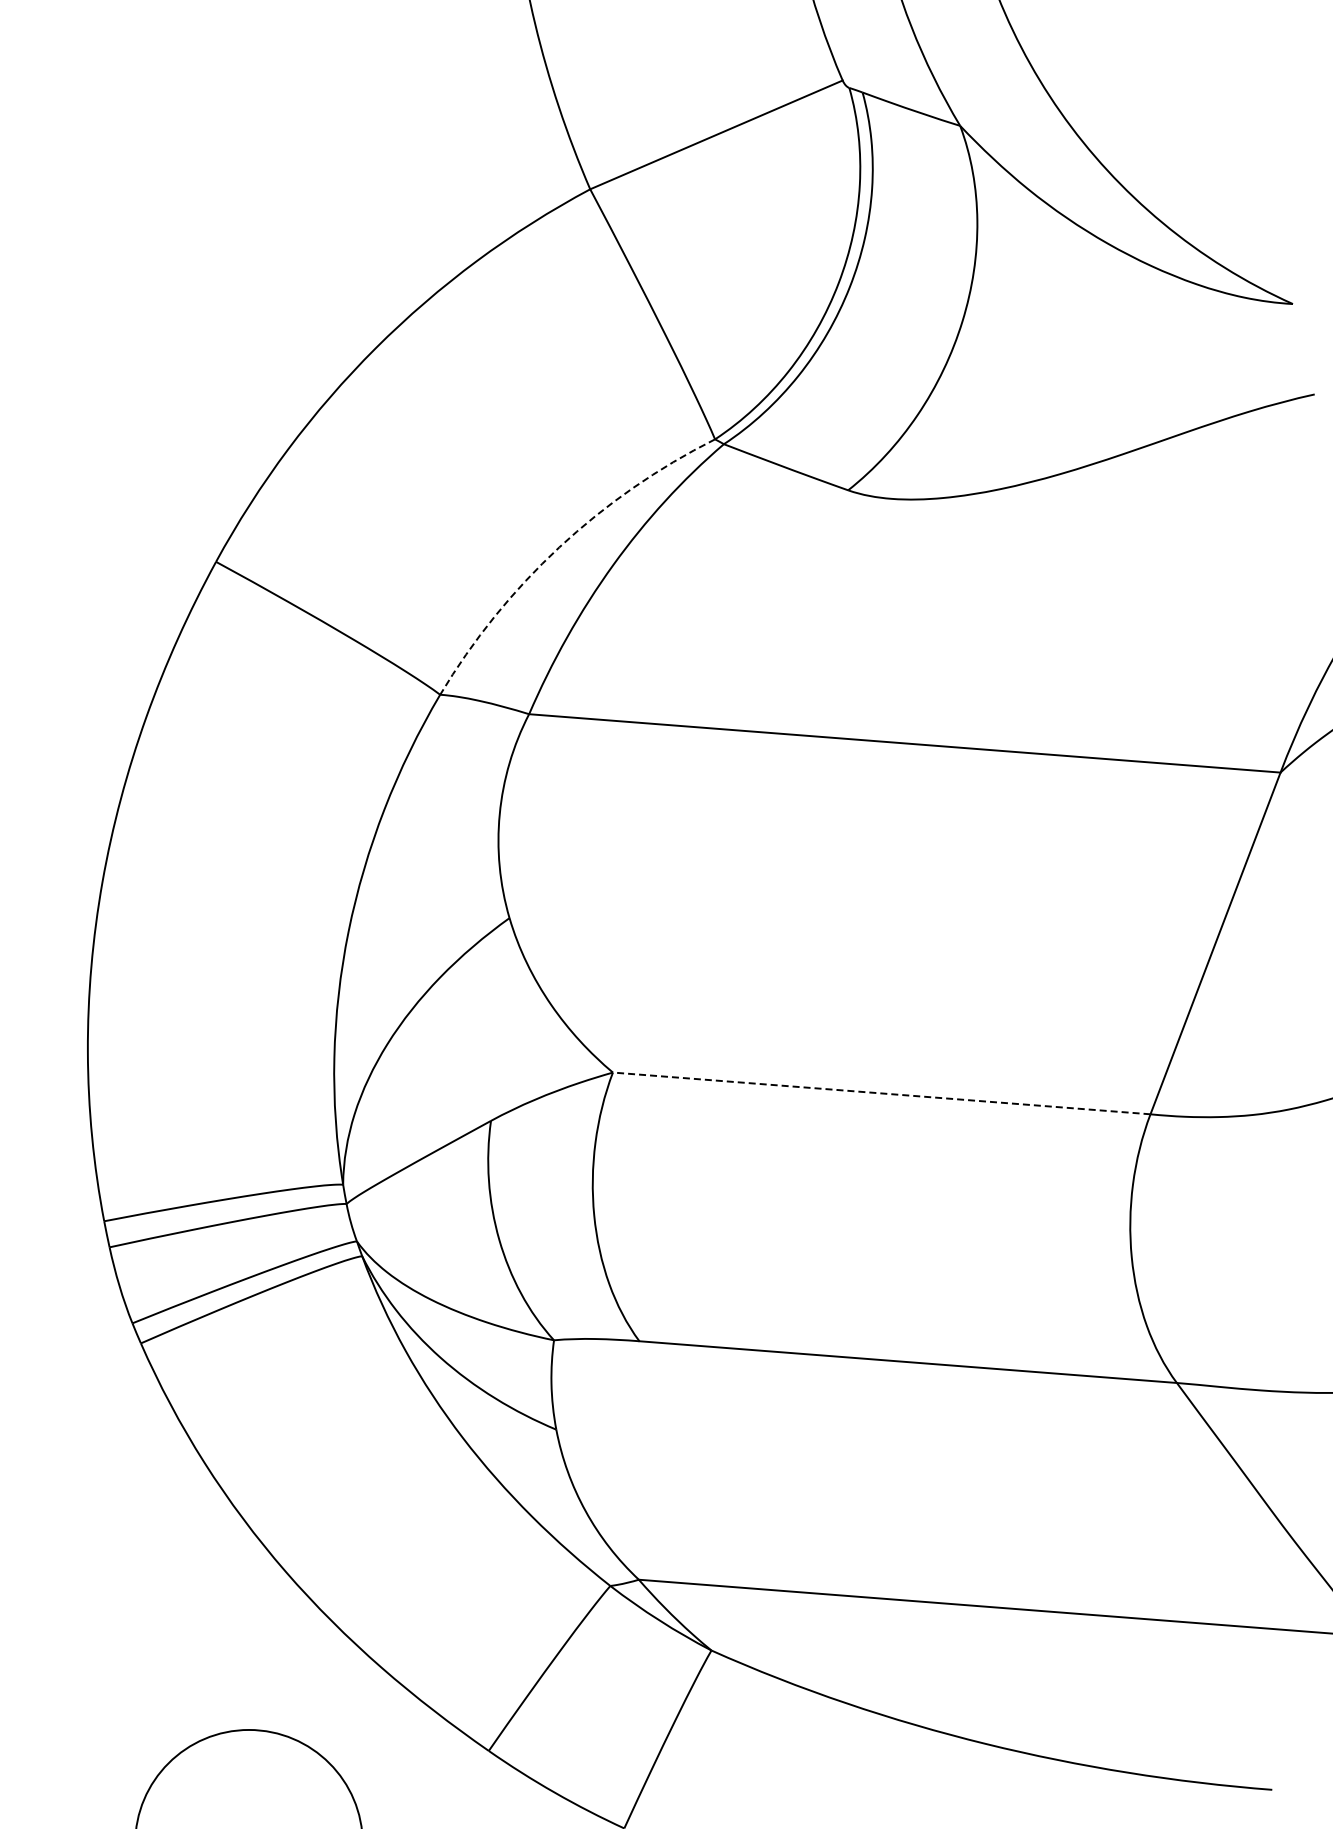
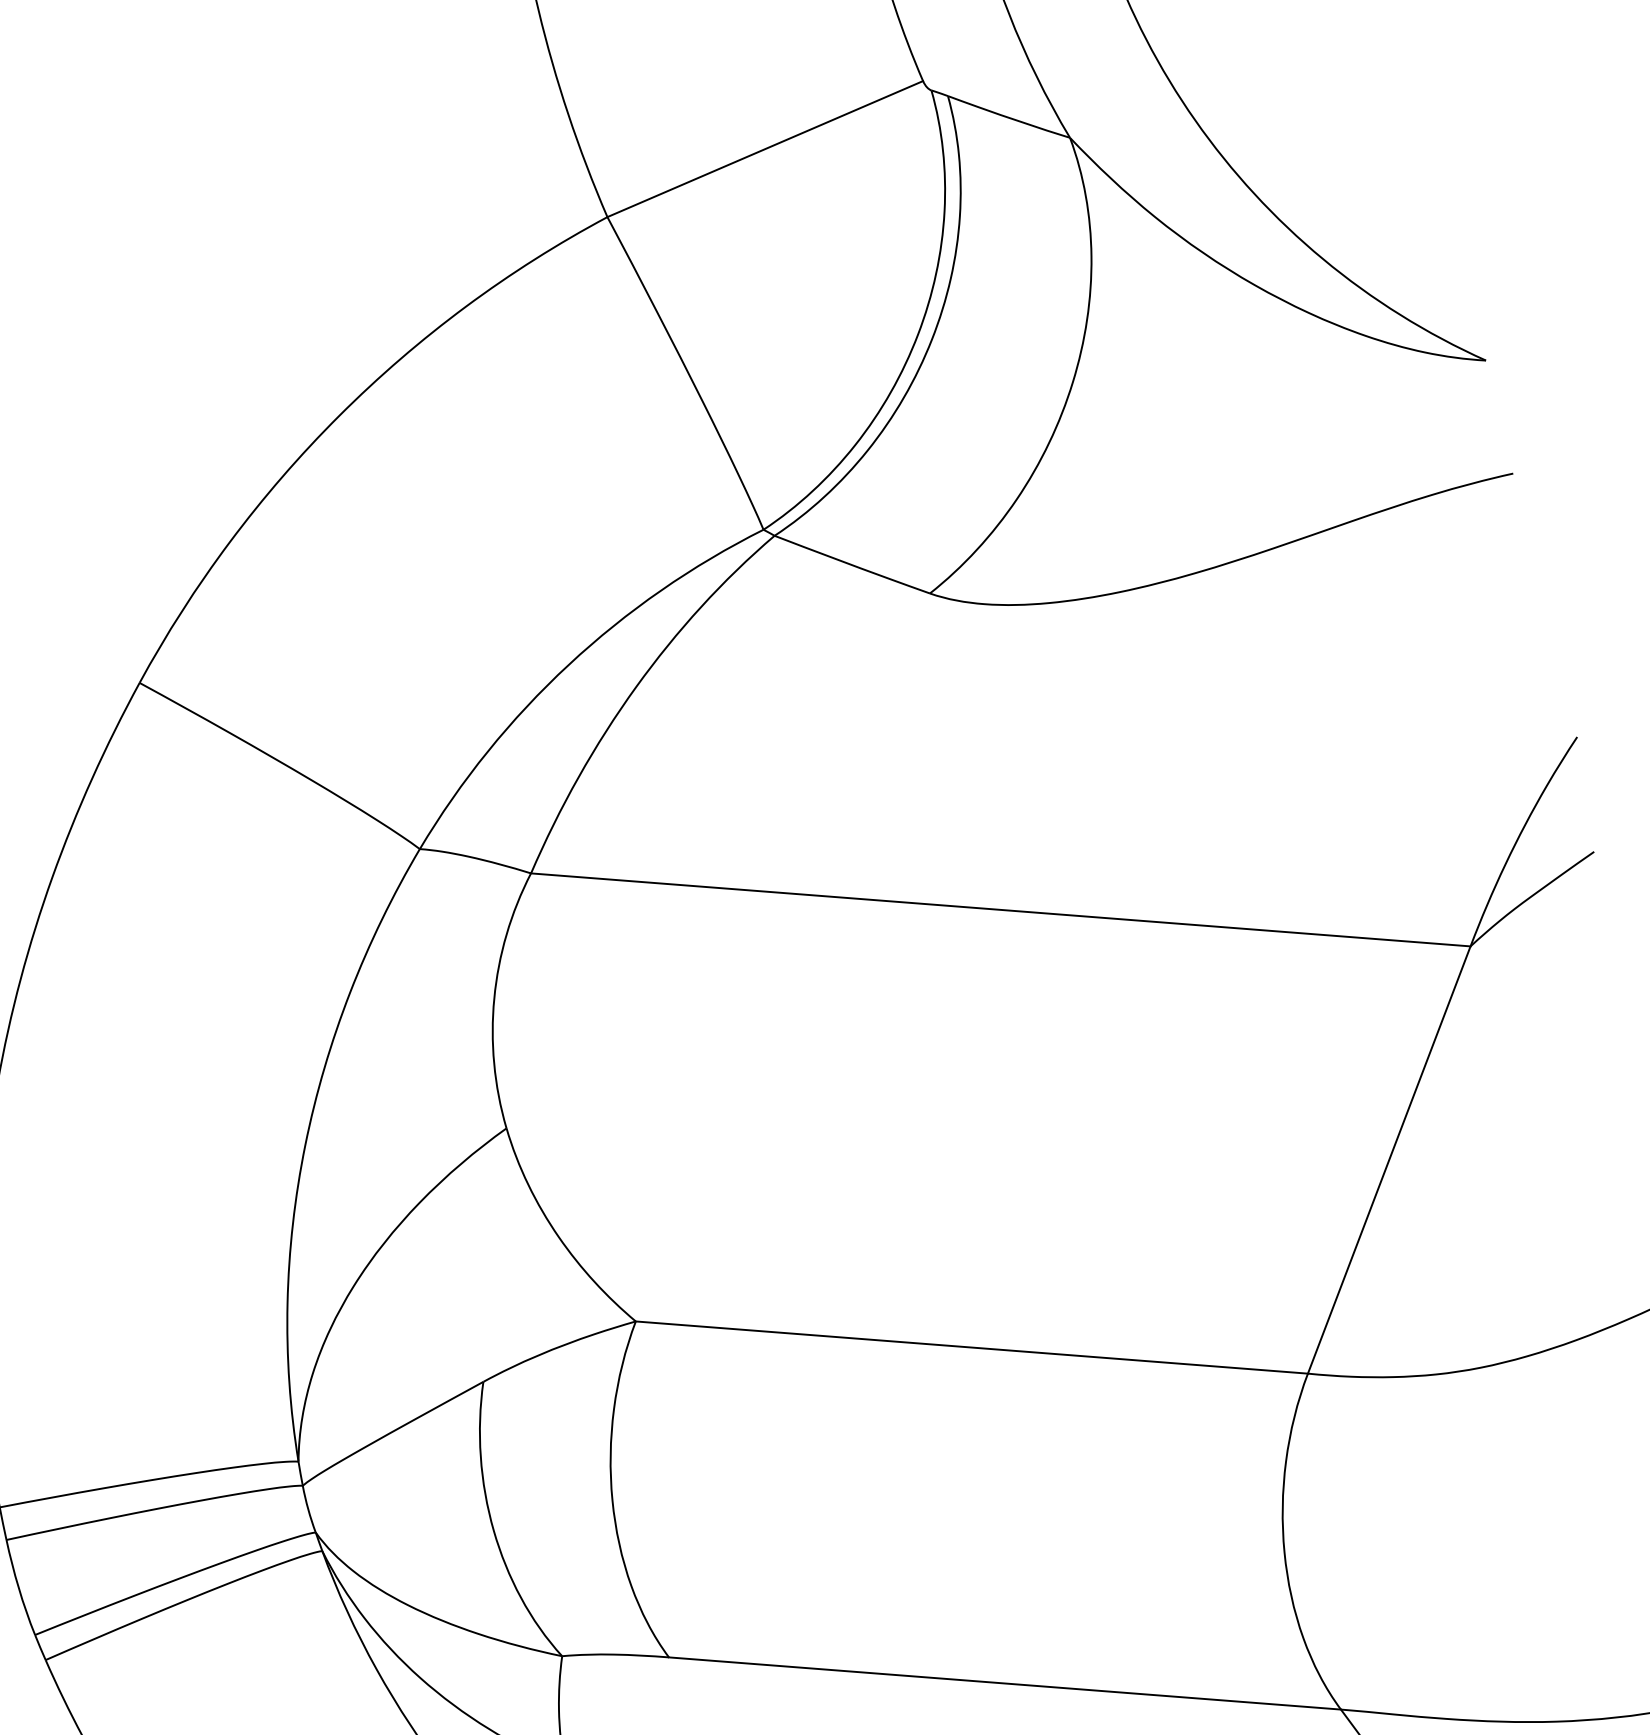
arc: (559, 547) -> (569, 664), dashed -> solid
line: (881, 1093) -> (971, 1347), dashed -> solid

